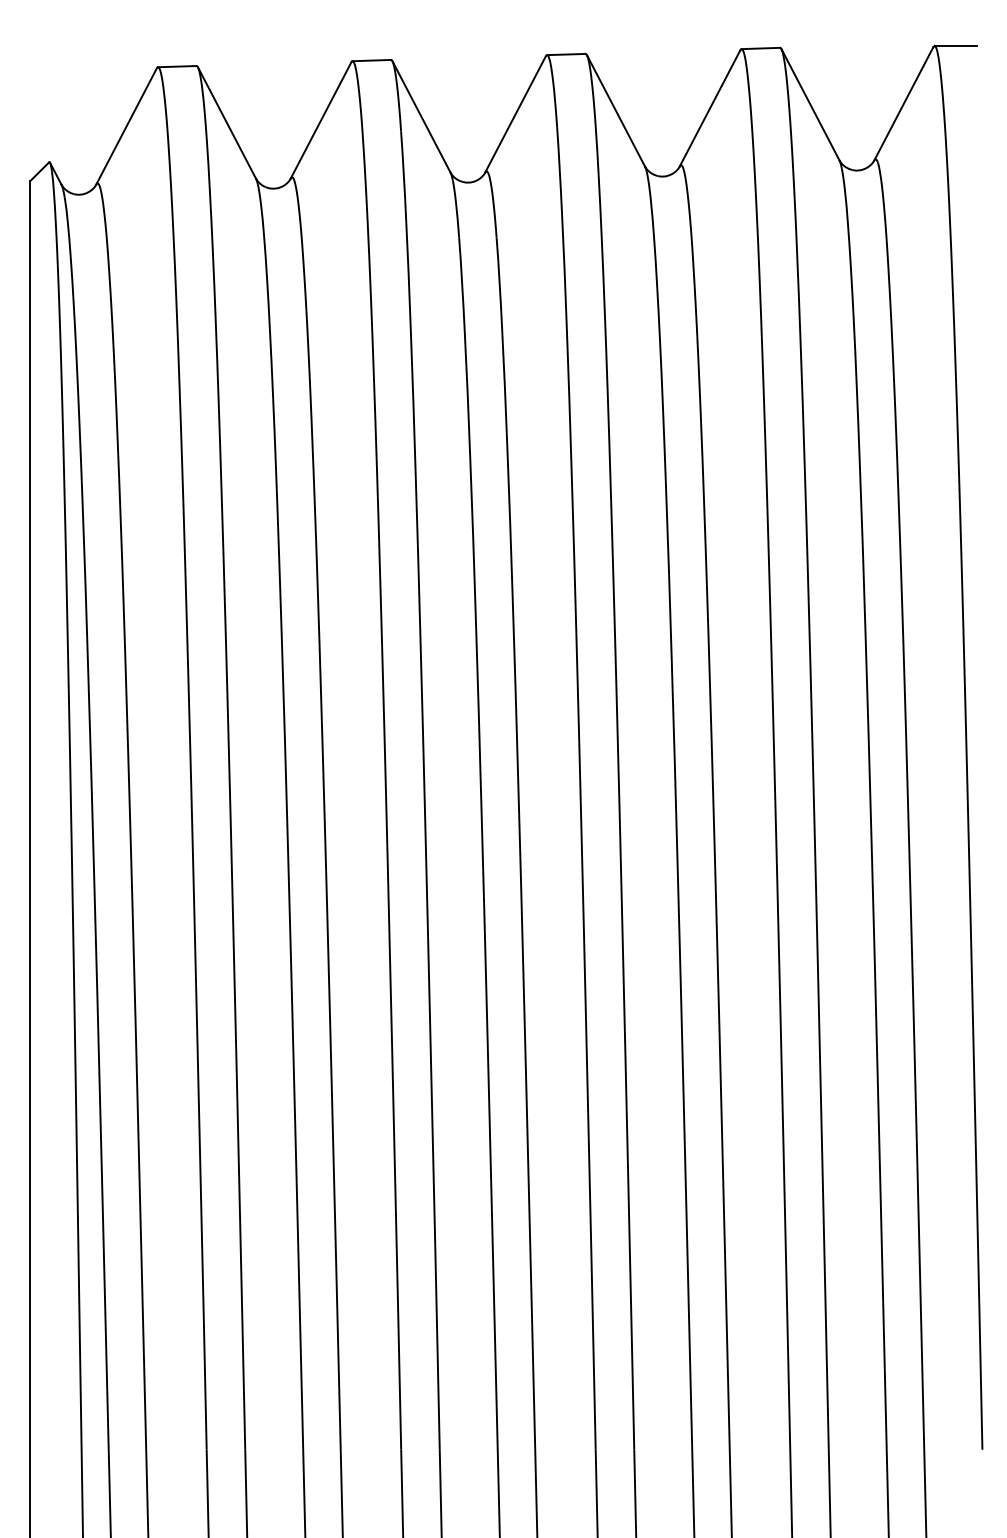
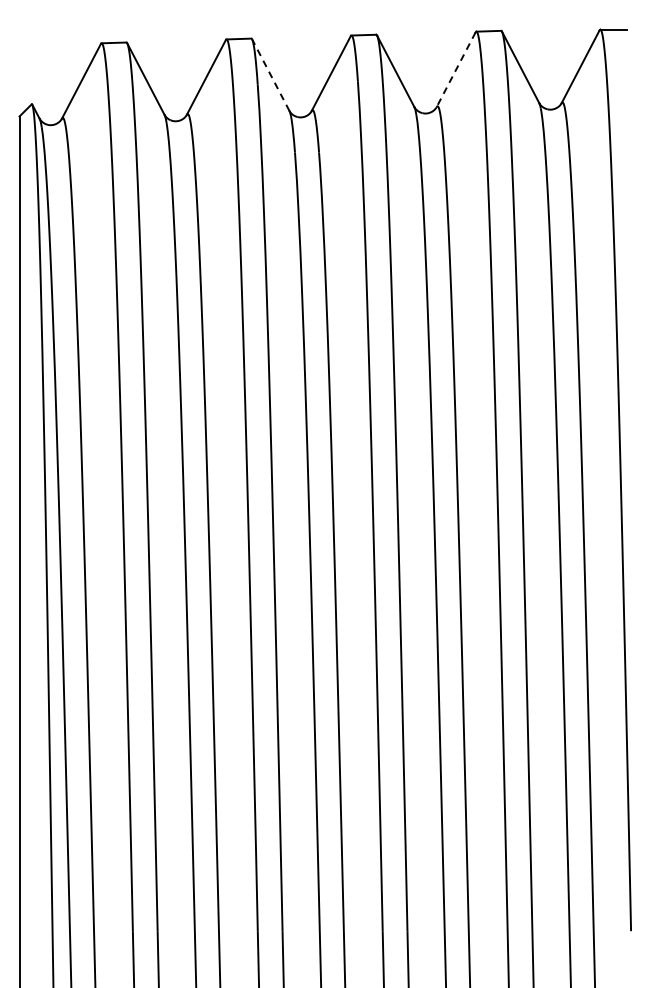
line: (709, 109) -> (455, 70), solid -> dashed
line: (420, 115) -> (270, 74), solid -> dashed

